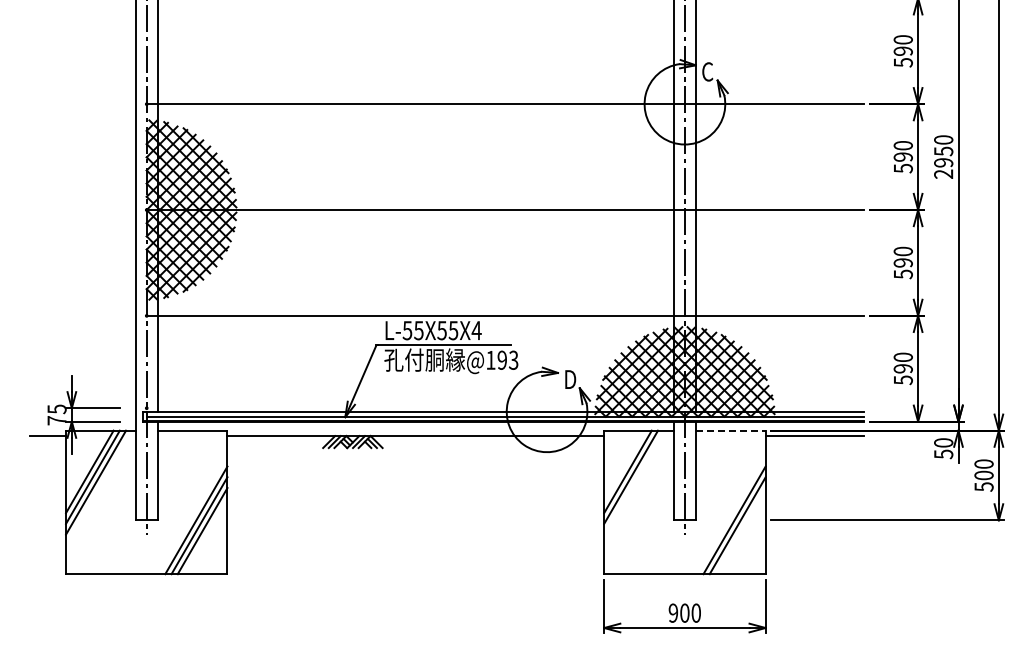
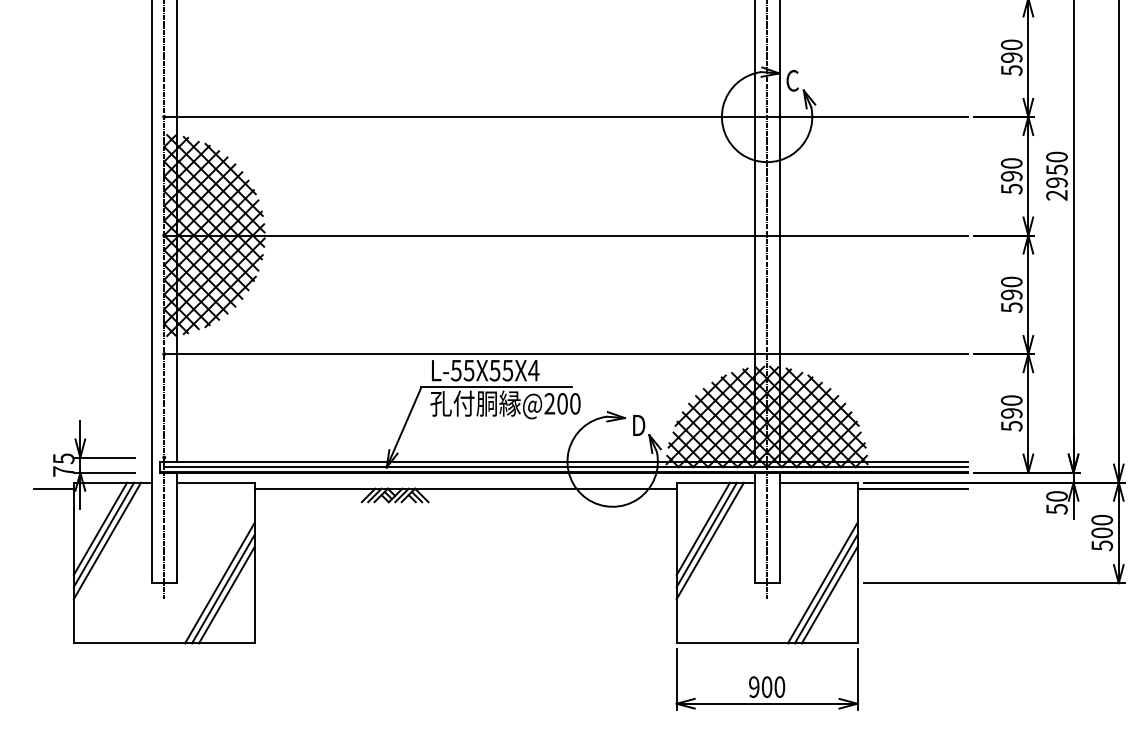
text: (502, 359) -> (562, 402), @193 -> @200
line: (730, 430) -> (818, 482), dashed -> solid
line: (634, 482) -> (710, 540), added
line: (740, 531) -> (829, 595), added

